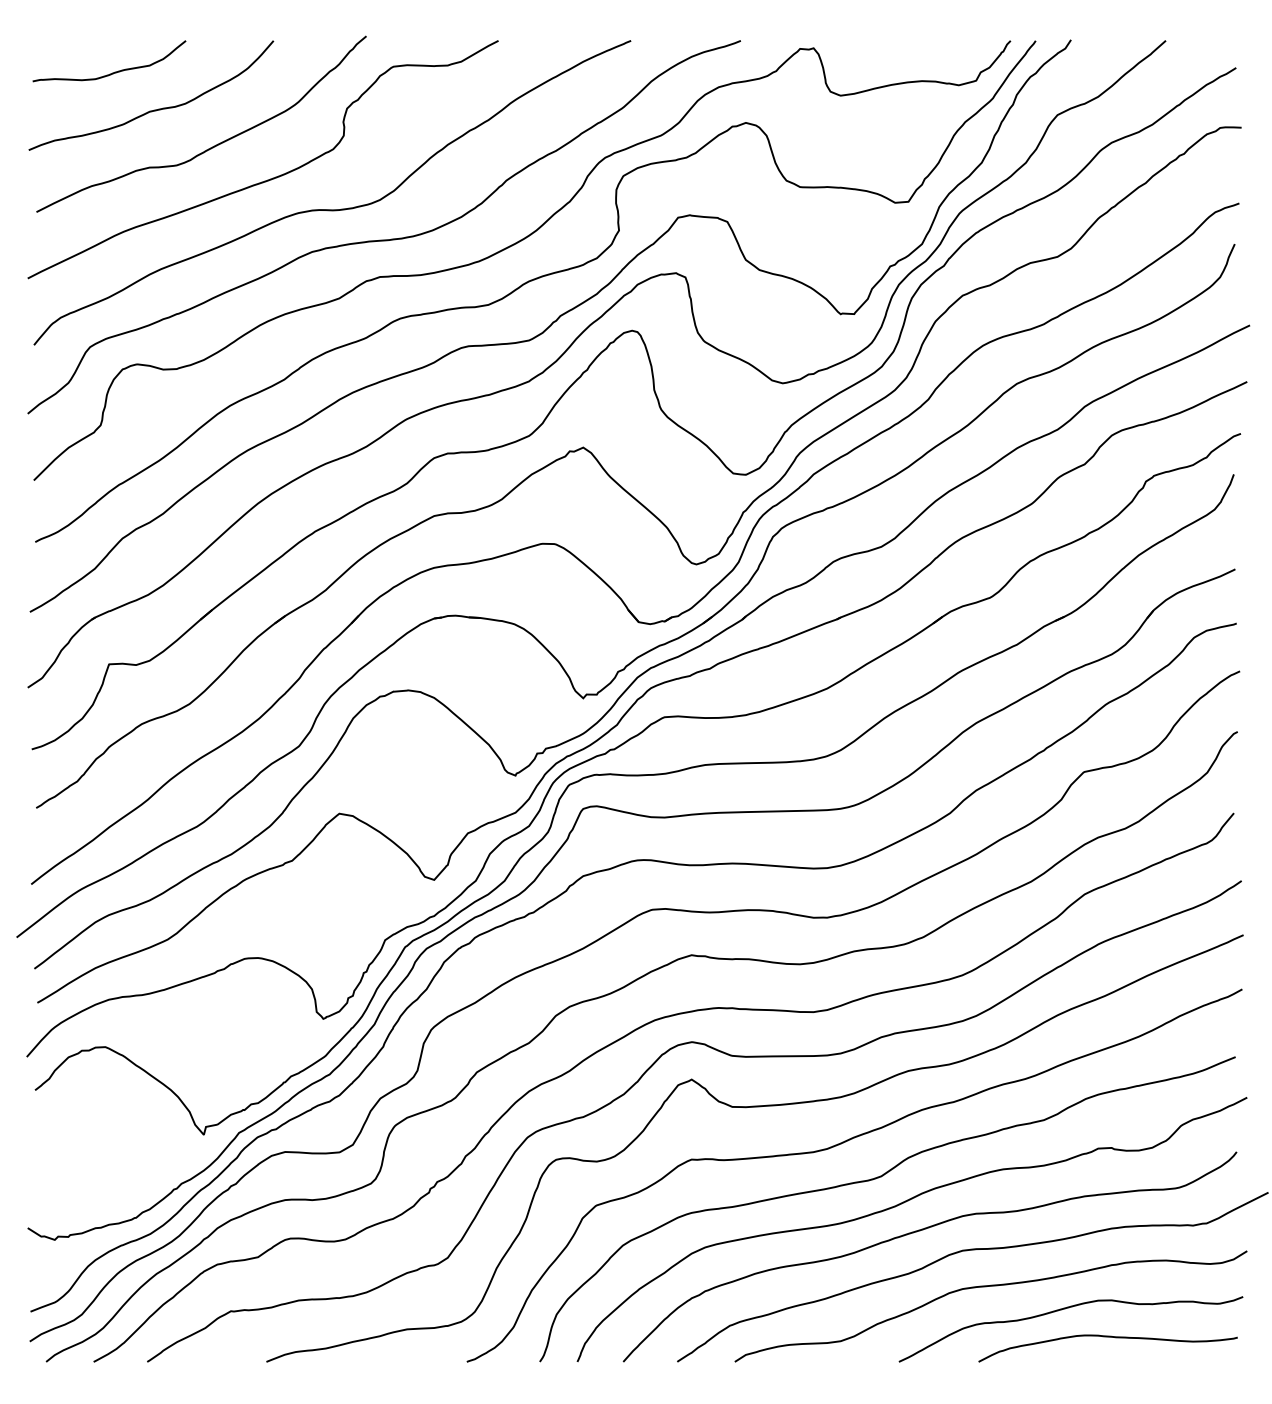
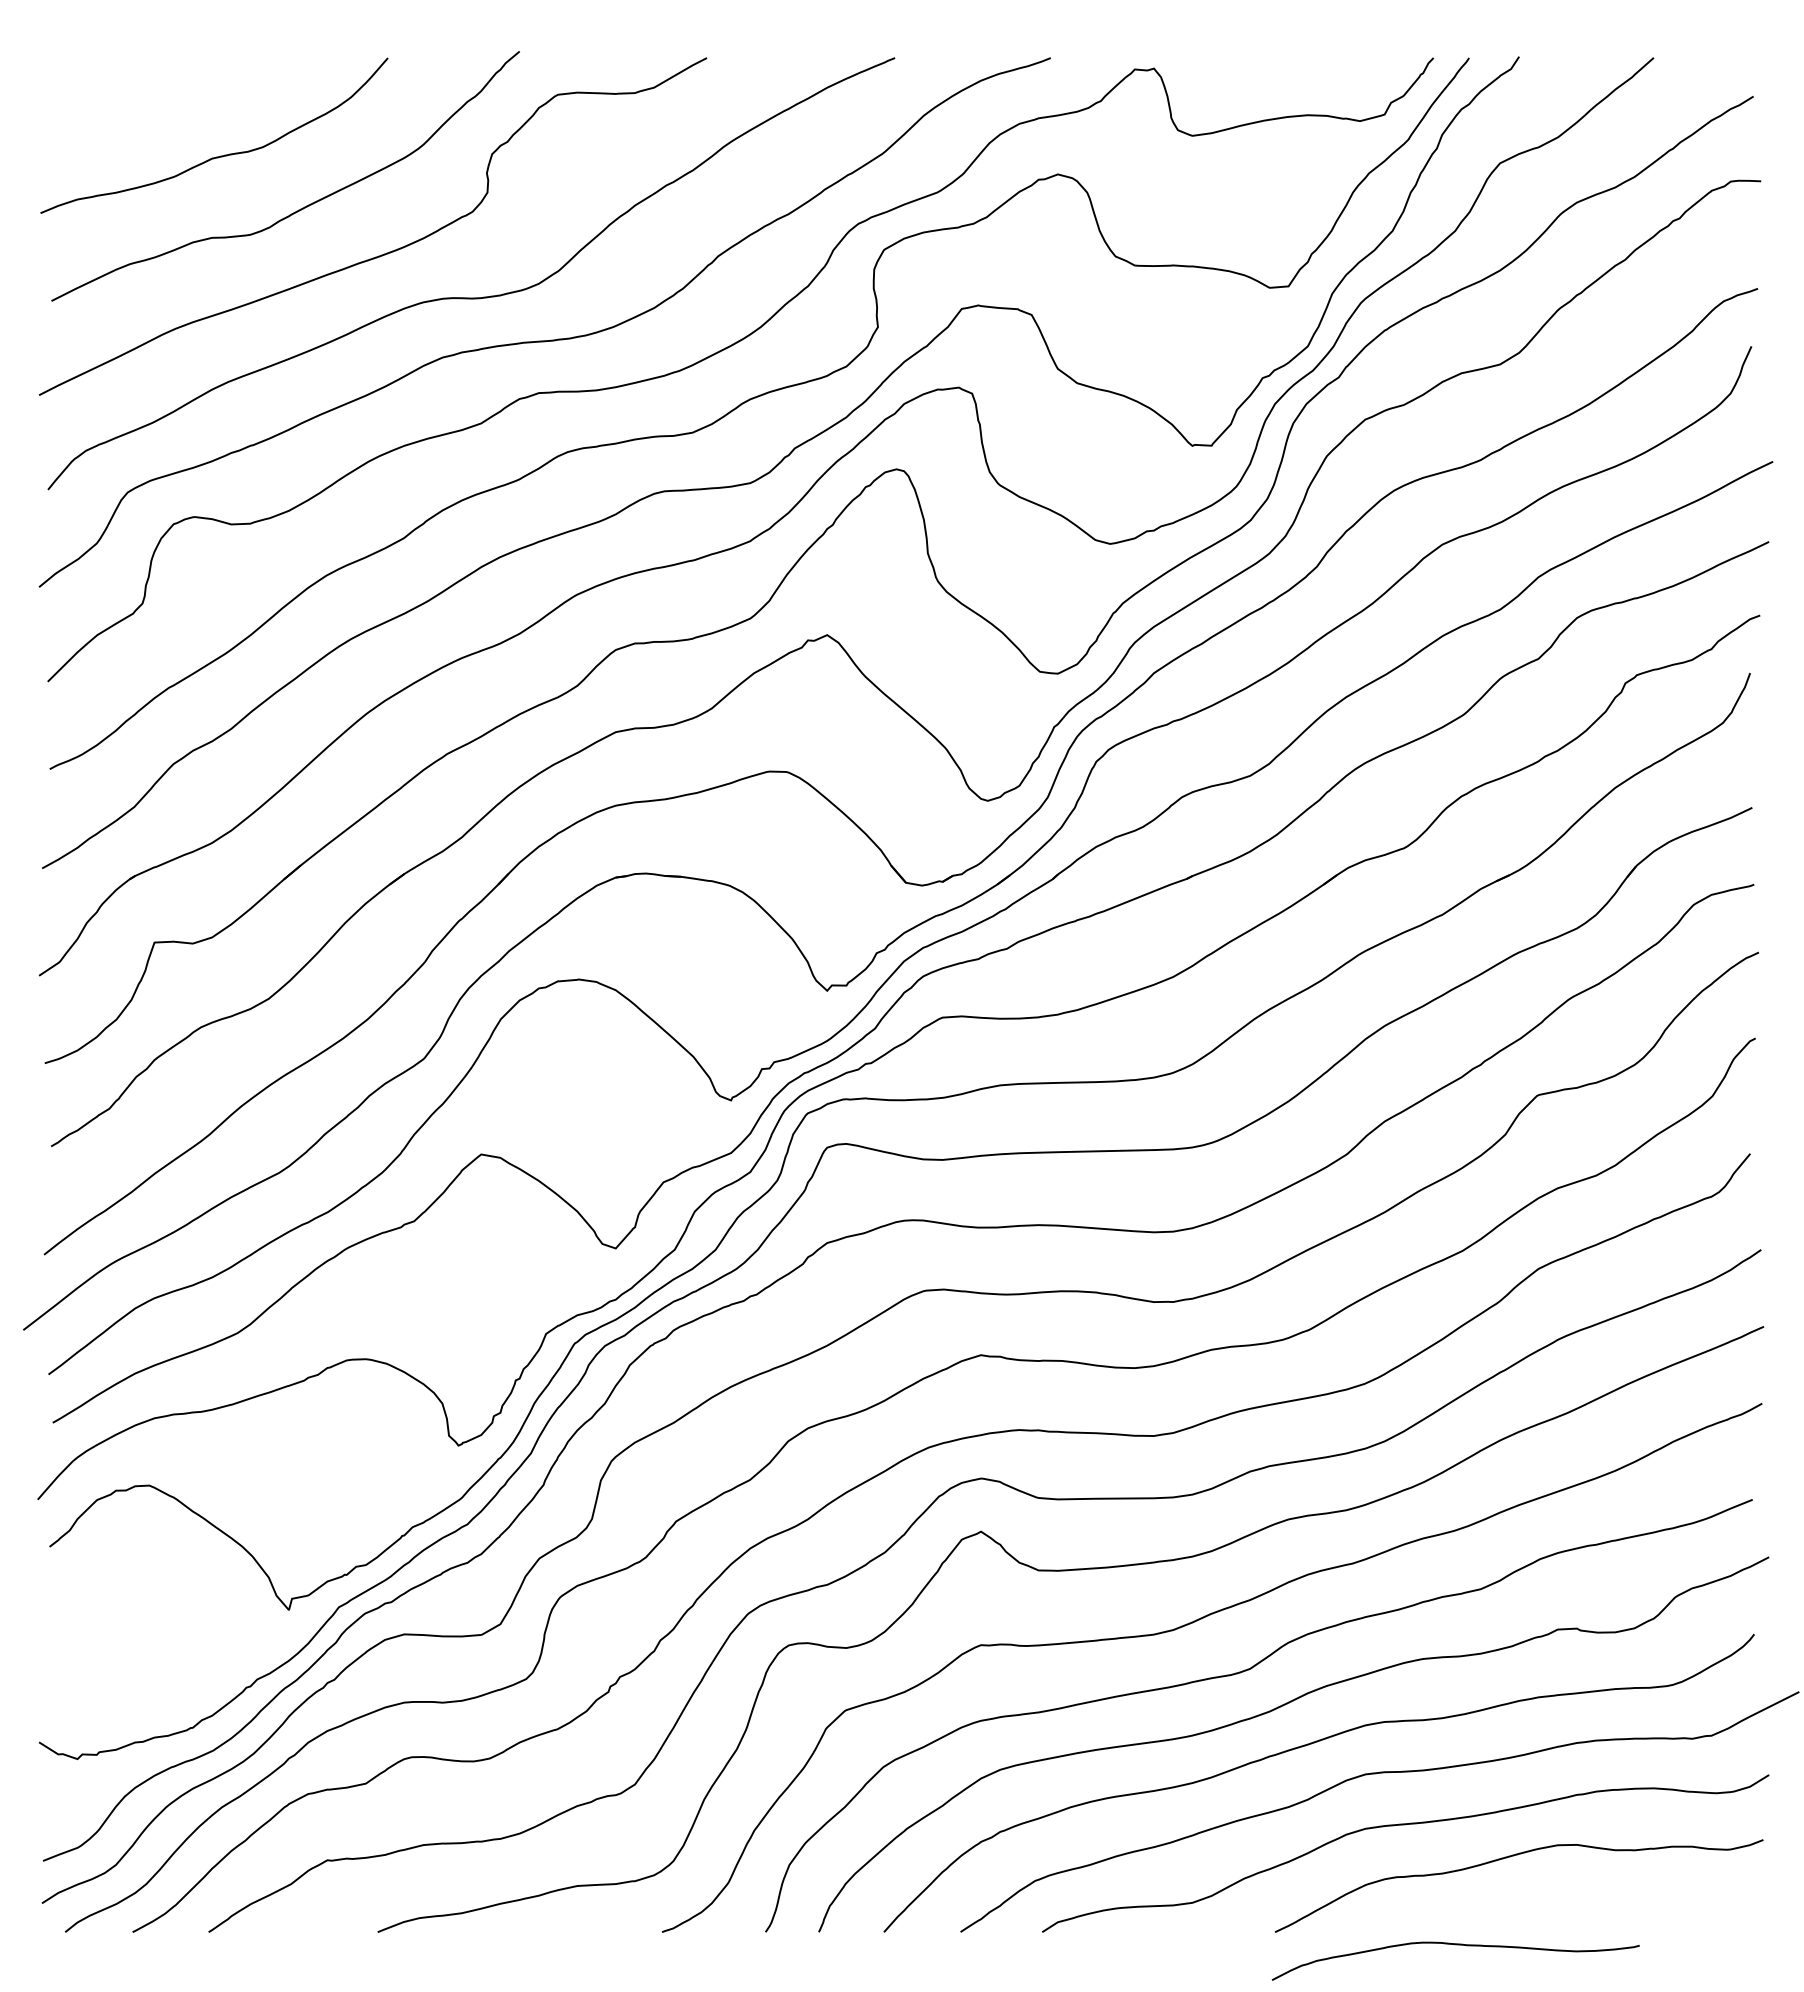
curve: (114, 72) -> (161, 102), removed
curve: (1107, 1337) -> (1455, 1945), moved

